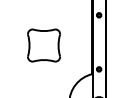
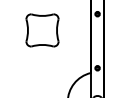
part: (43, 45) -> (41, 30), moved

